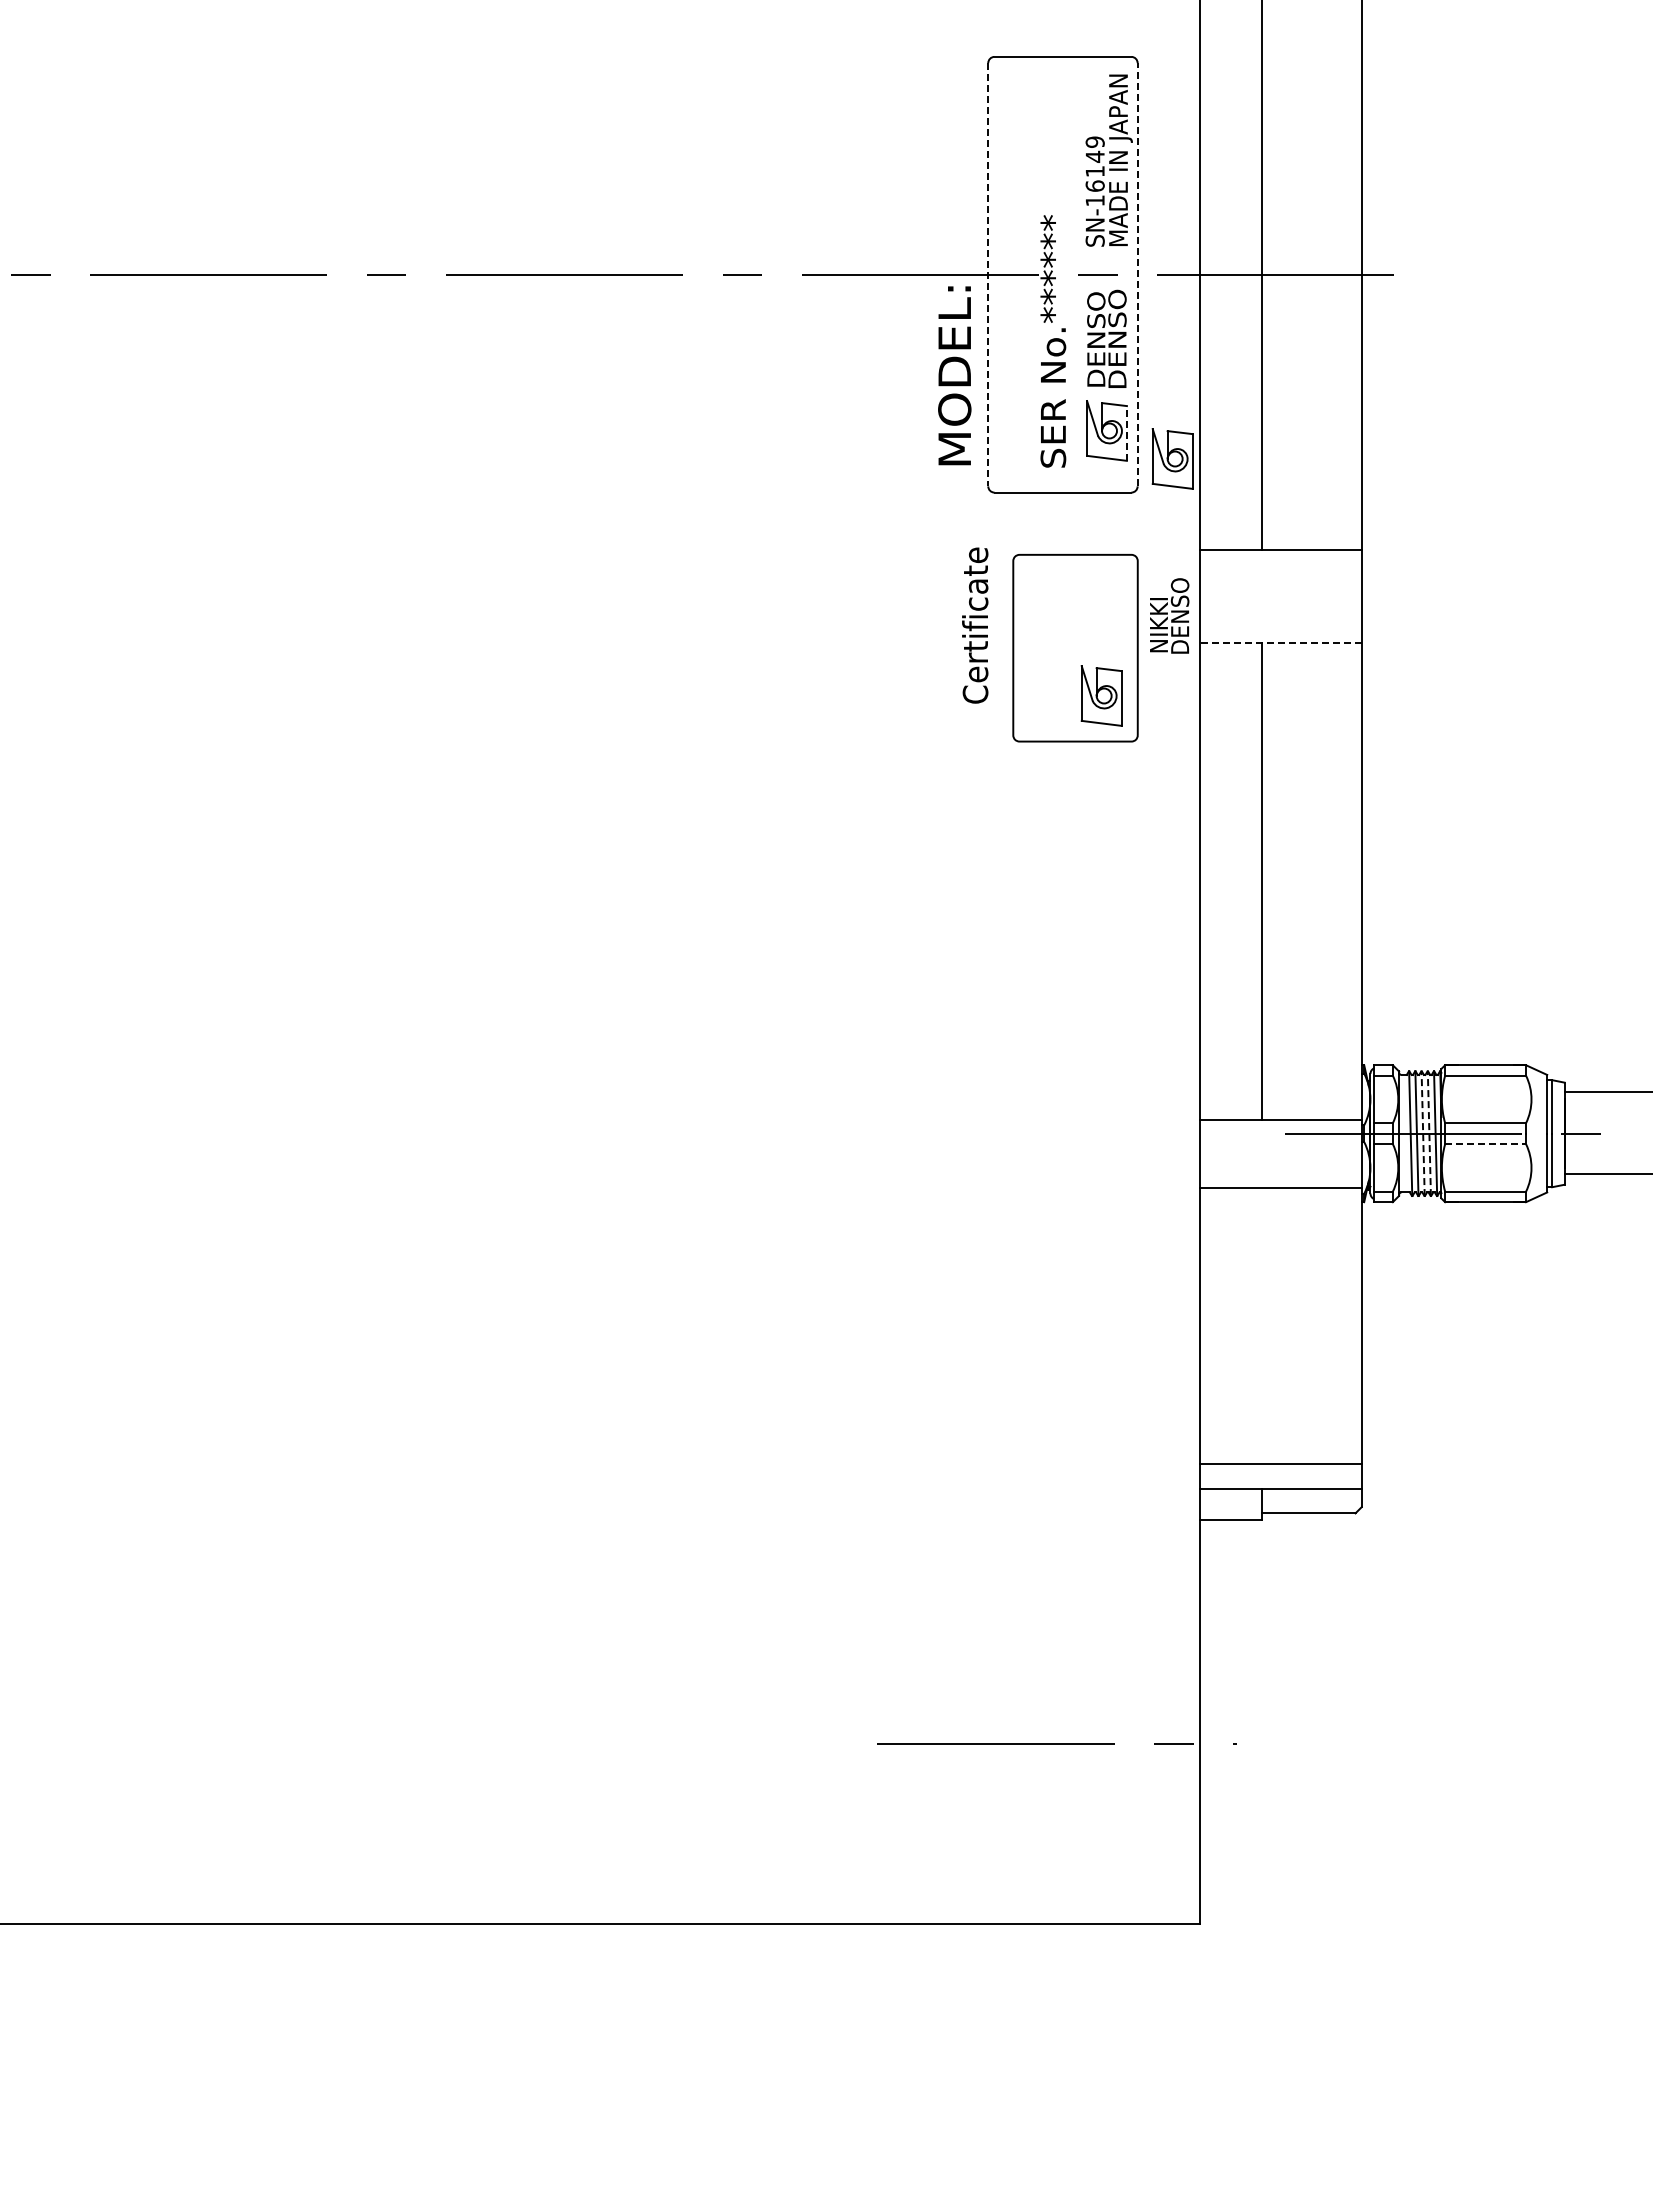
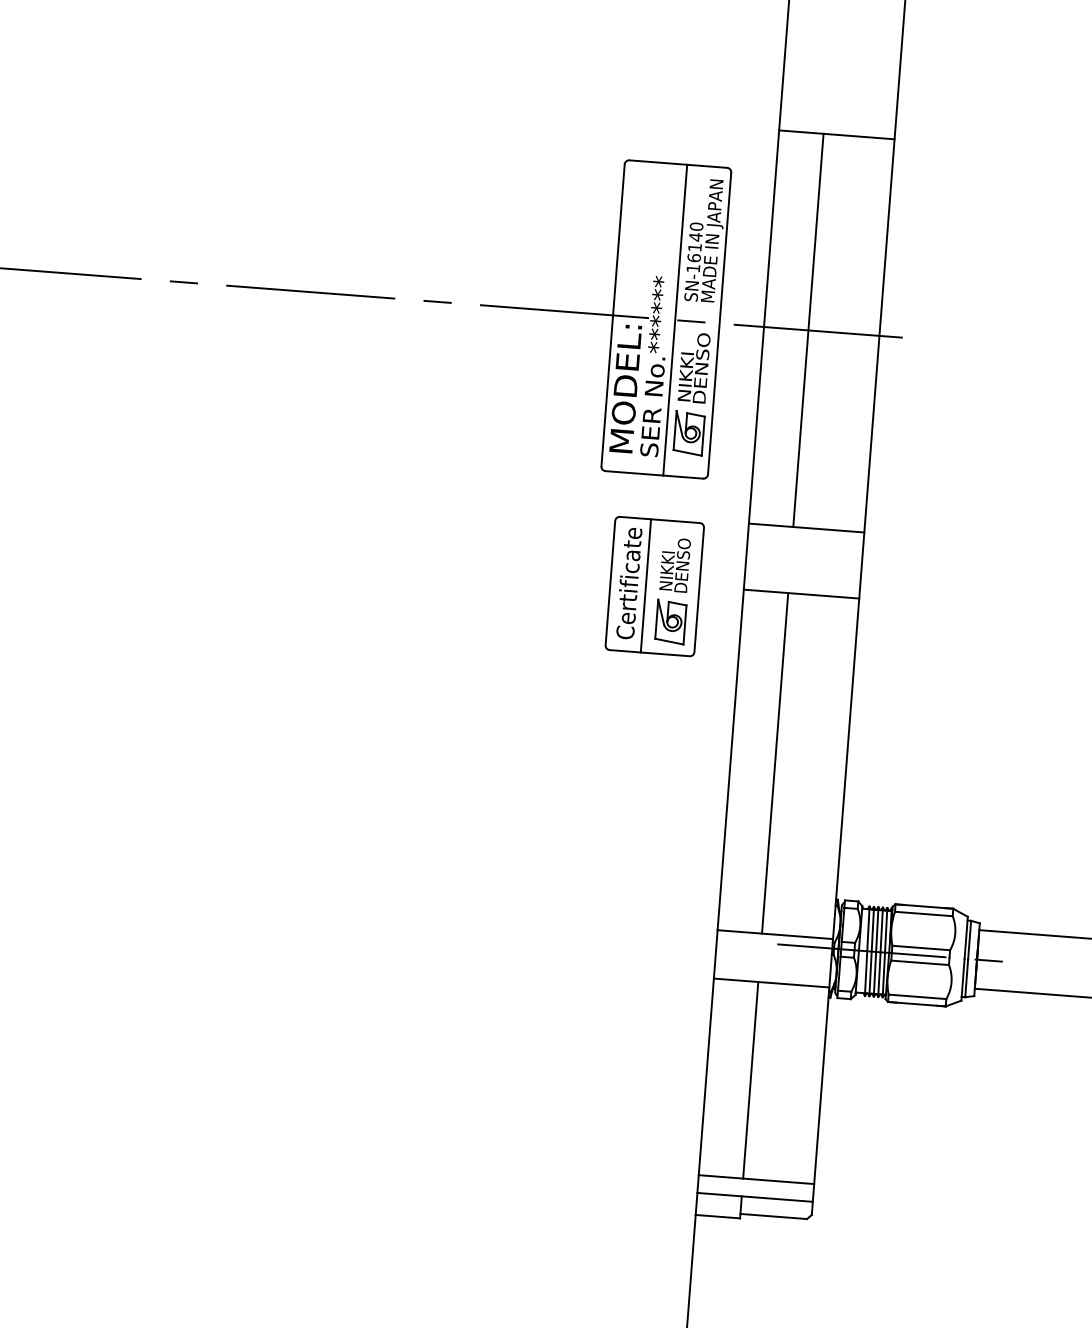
text: (1095, 141) -> (696, 226), SN-16149 -> SN-16140
line: (988, 274) -> (613, 315), dashed -> solid
line: (1075, 274) -> (675, 320), added
line: (1137, 274) -> (719, 323), dashed -> solid
text: (1096, 337) -> (686, 366), DENSO -> NIKKI
text: (954, 375) -> (625, 388), moved
line: (1126, 432) -> (703, 435), dashed -> solid
part: (1172, 458) -> (734, 456), removed
text: (1169, 615) -> (675, 564), moved
text: (975, 625) -> (629, 583), moved
line: (1280, 642) -> (801, 593), dashed -> solid
line: (1063, 647) -> (646, 585), added
line: (1423, 1133) -> (876, 951), dashed -> solid
line: (1429, 1133) -> (880, 952), dashed -> solid
line: (1486, 1144) -> (920, 963), dashed -> solid
line: (1262, 1325) -> (751, 1079), added

